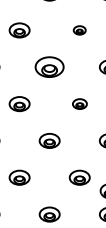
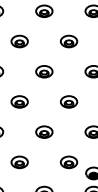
part: (79, 30) -> (68, 41), size x1.67
part: (49, 66) -> (44, 71), size x0.71
part: (80, 103) -> (69, 101), size x1.43

